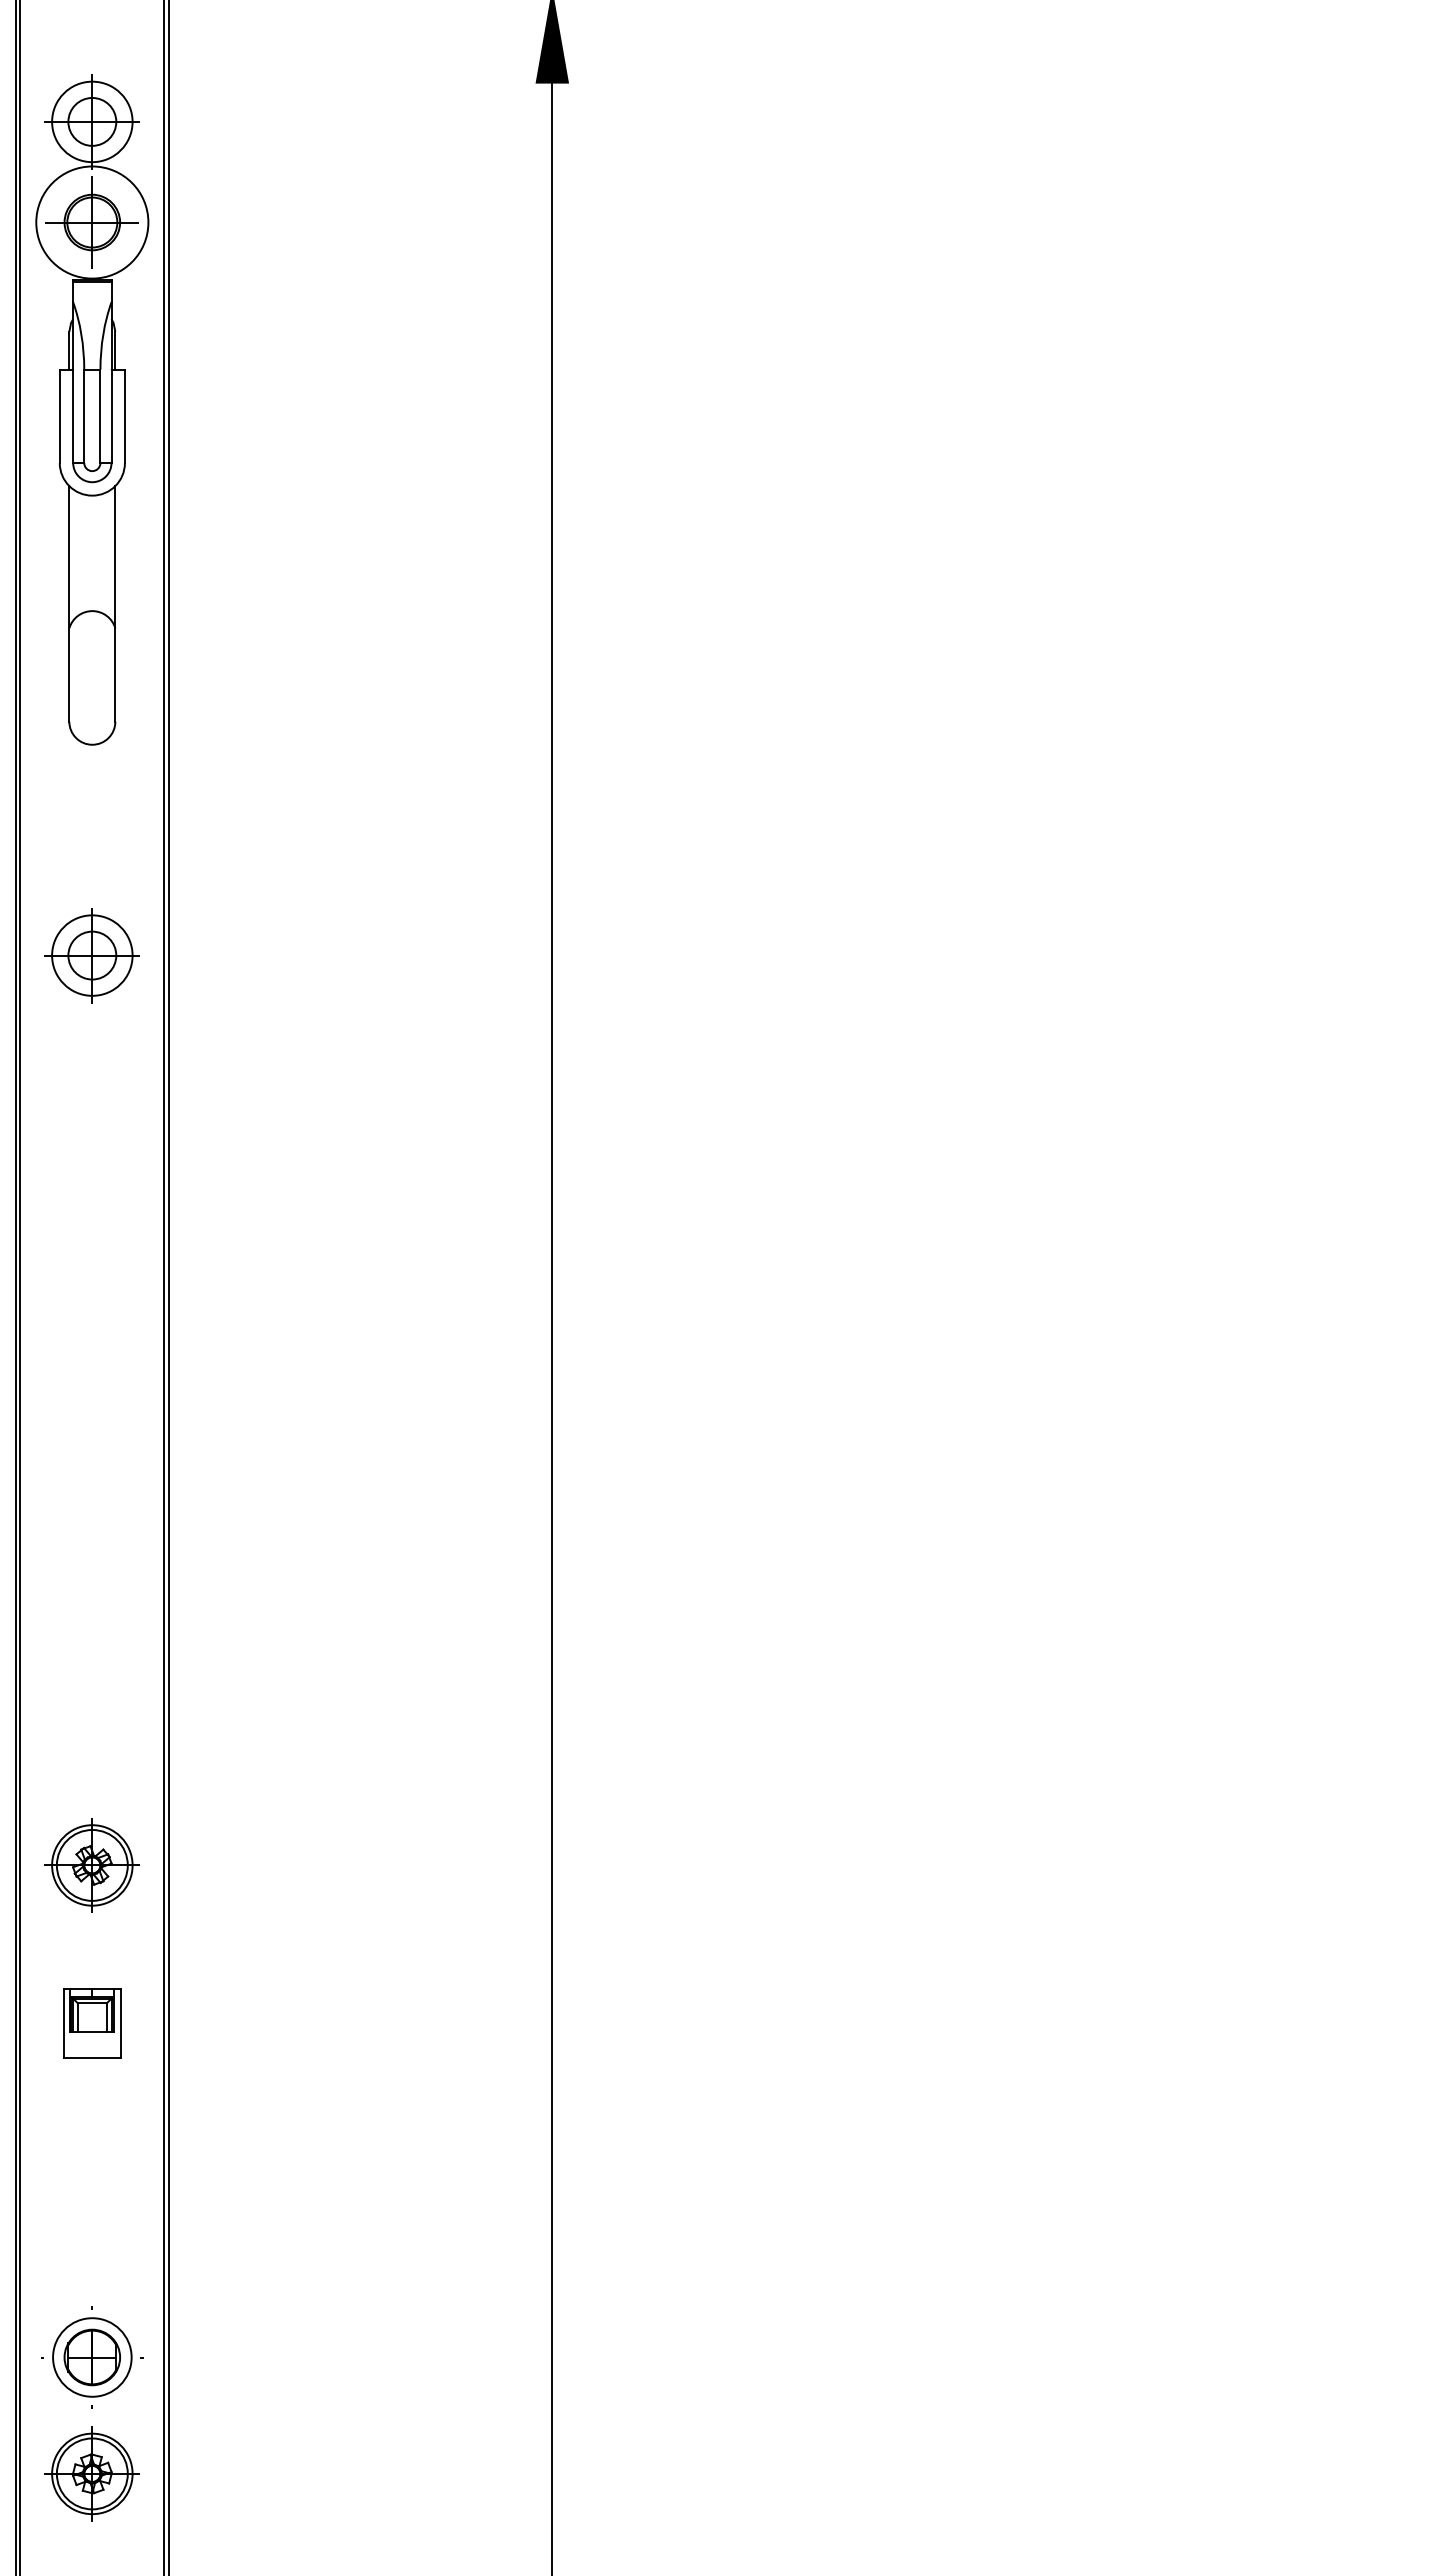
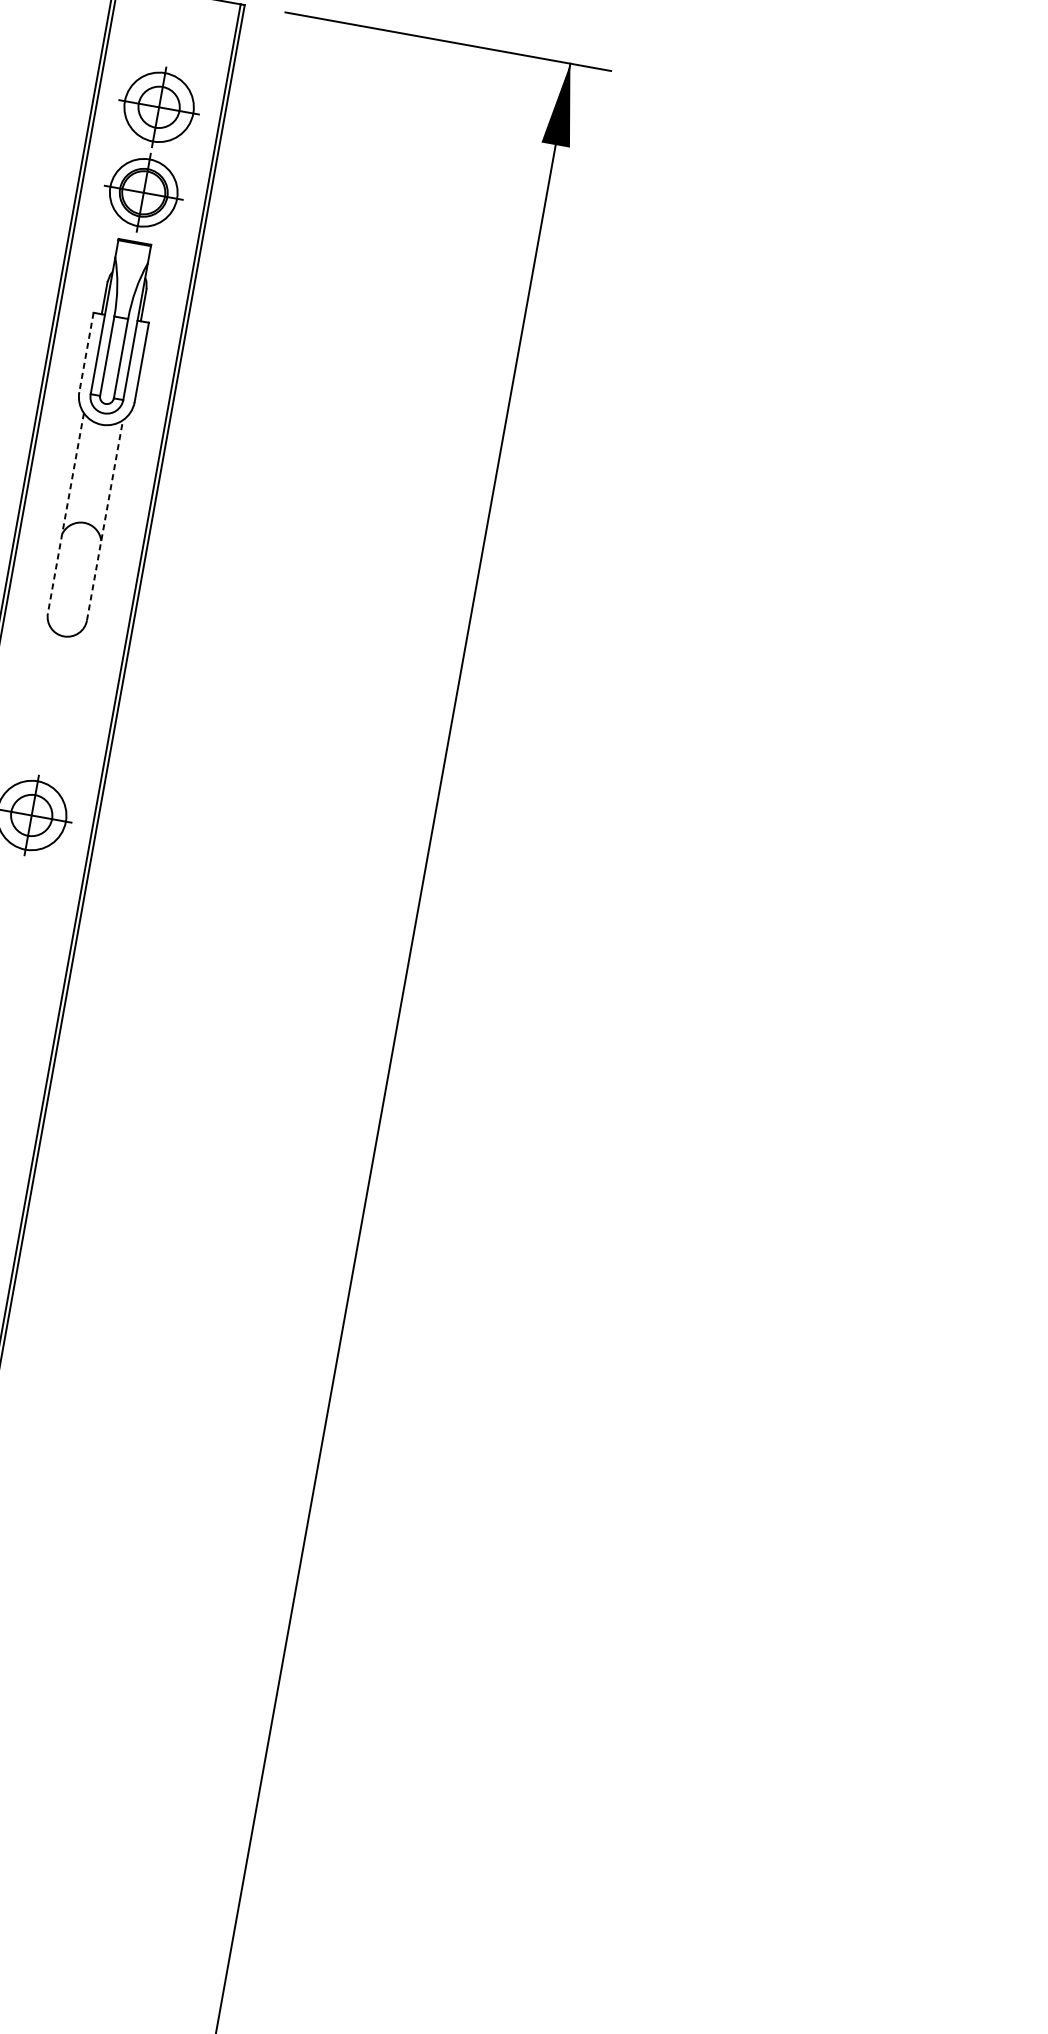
circle: (92, 222) -> (143, 192), size x0.7
line: (59, 416) -> (86, 352), solid -> dashed
line: (69, 603) -> (66, 512), solid -> dashed
line: (115, 603) -> (105, 519), solid -> dashed

